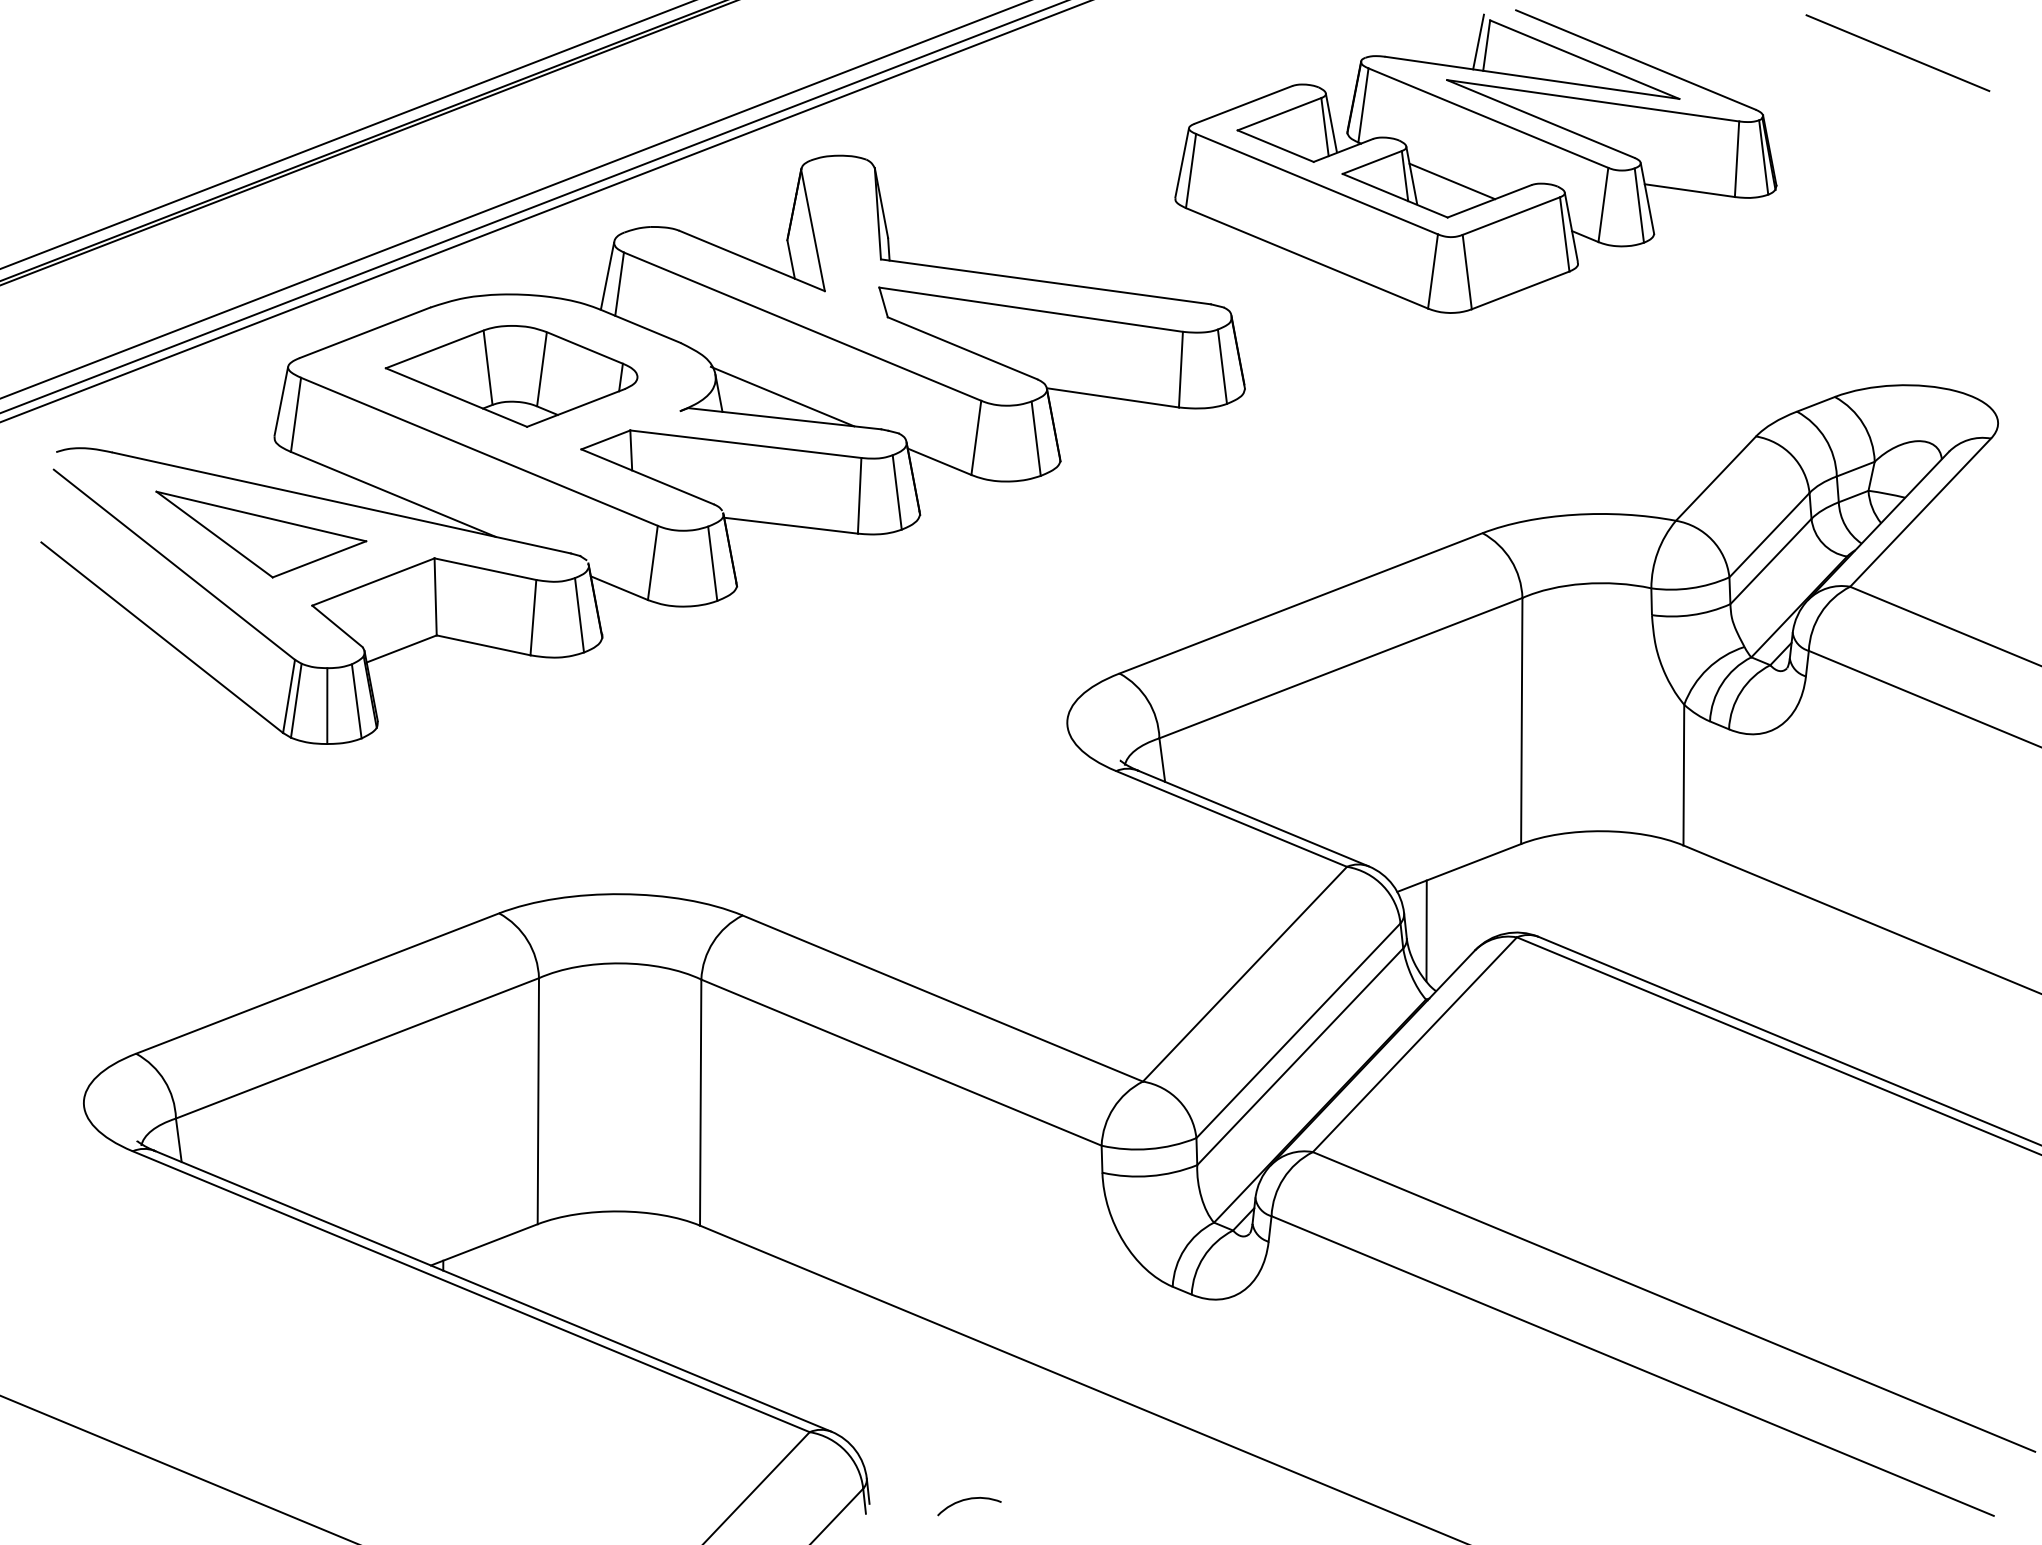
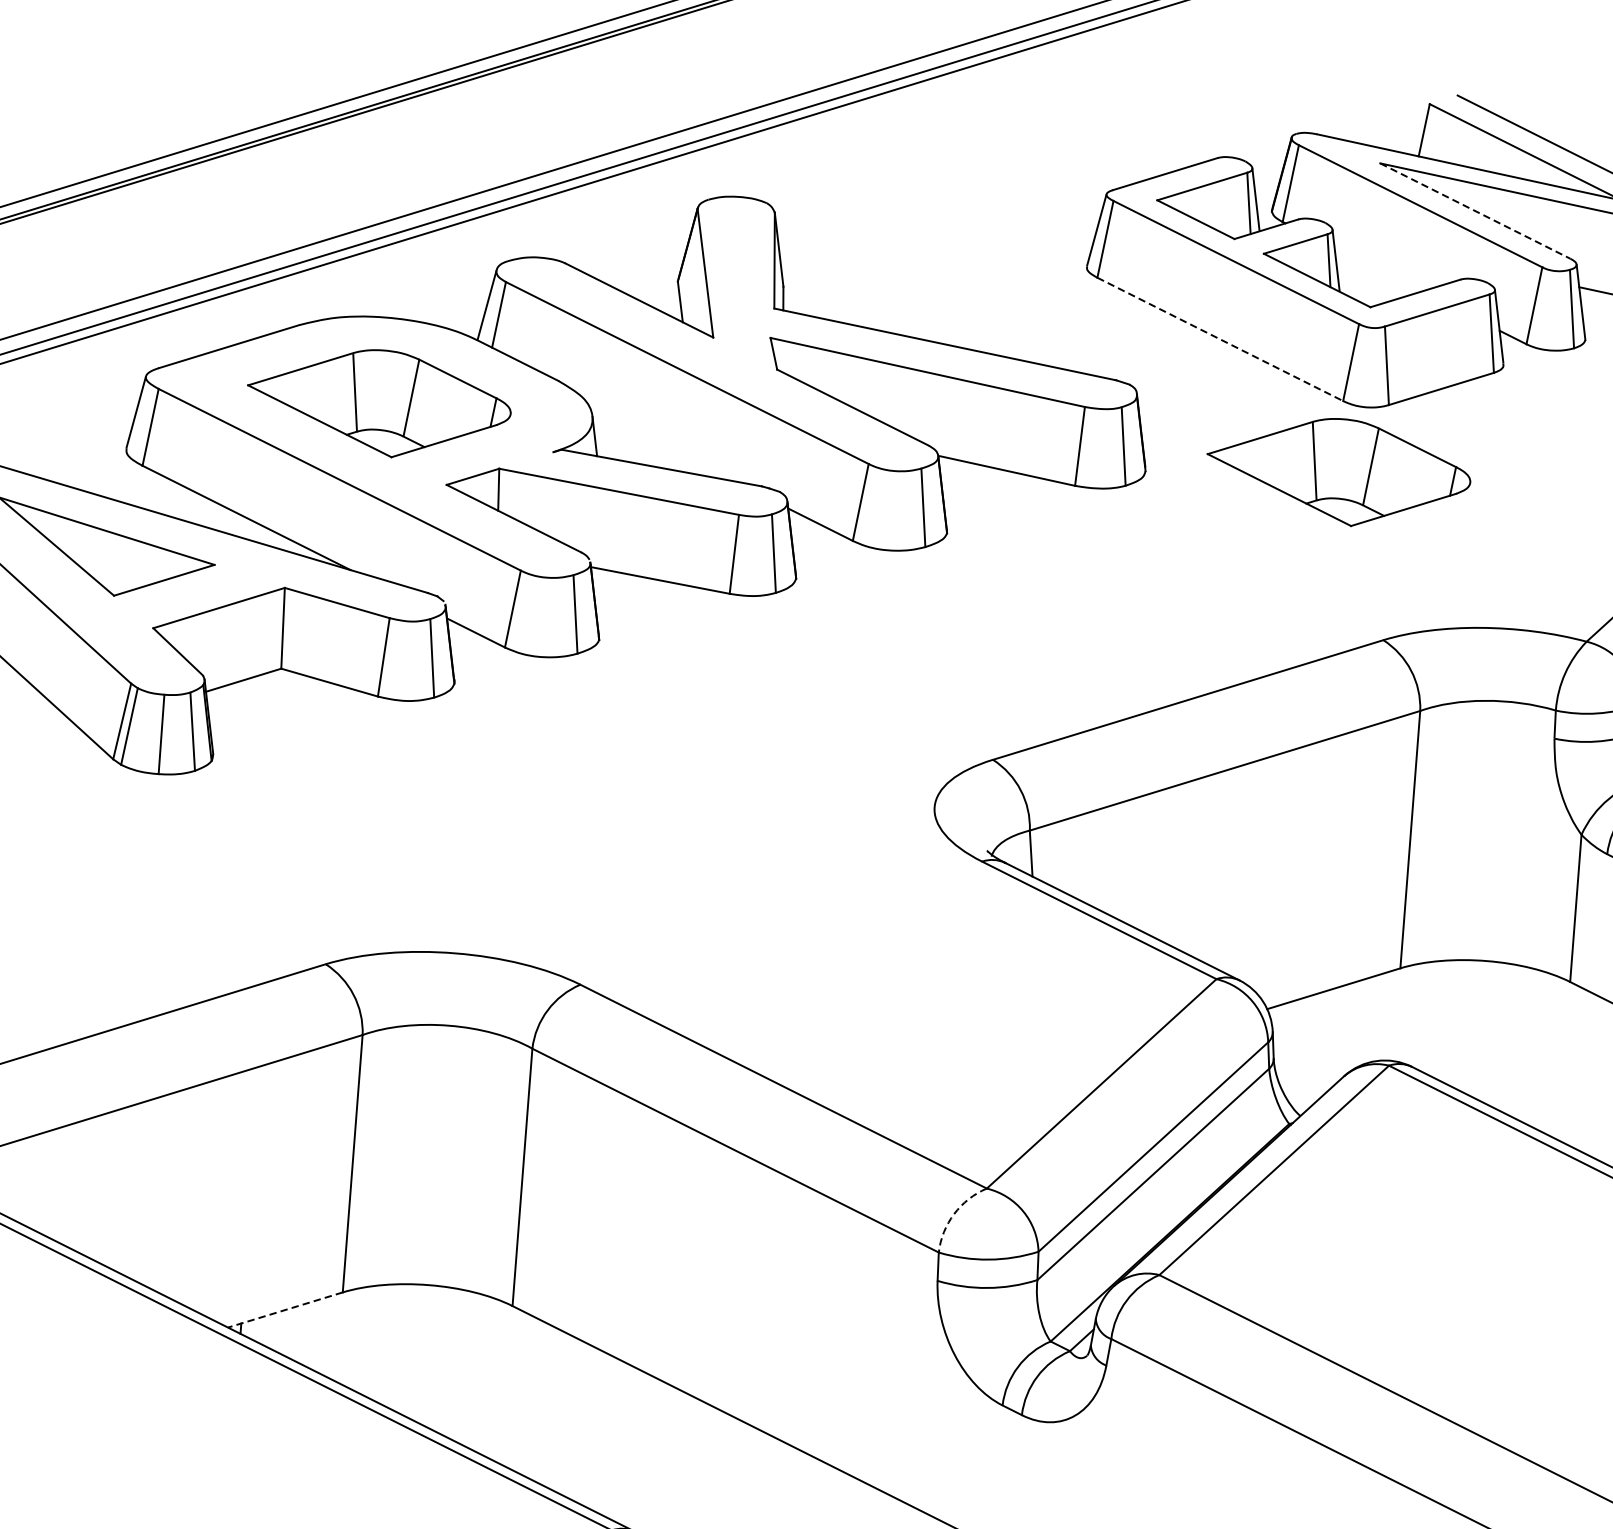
line: (1478, 41) -> (1415, 125), removed
line: (1541, 119) -> (1476, 211), solid -> dashed
line: (1452, 181) -> (1378, 269), removed
line: (1307, 258) -> (1220, 339), solid -> dashed
part: (1428, 376) -> (1338, 472), added
line: (782, 396) -> (661, 444), removed
line: (1426, 930) -> (1294, 1051), removed
arc: (1113, 1108) -> (954, 1214), solid -> dashed
line: (483, 1245) -> (284, 1310), solid -> dashed

